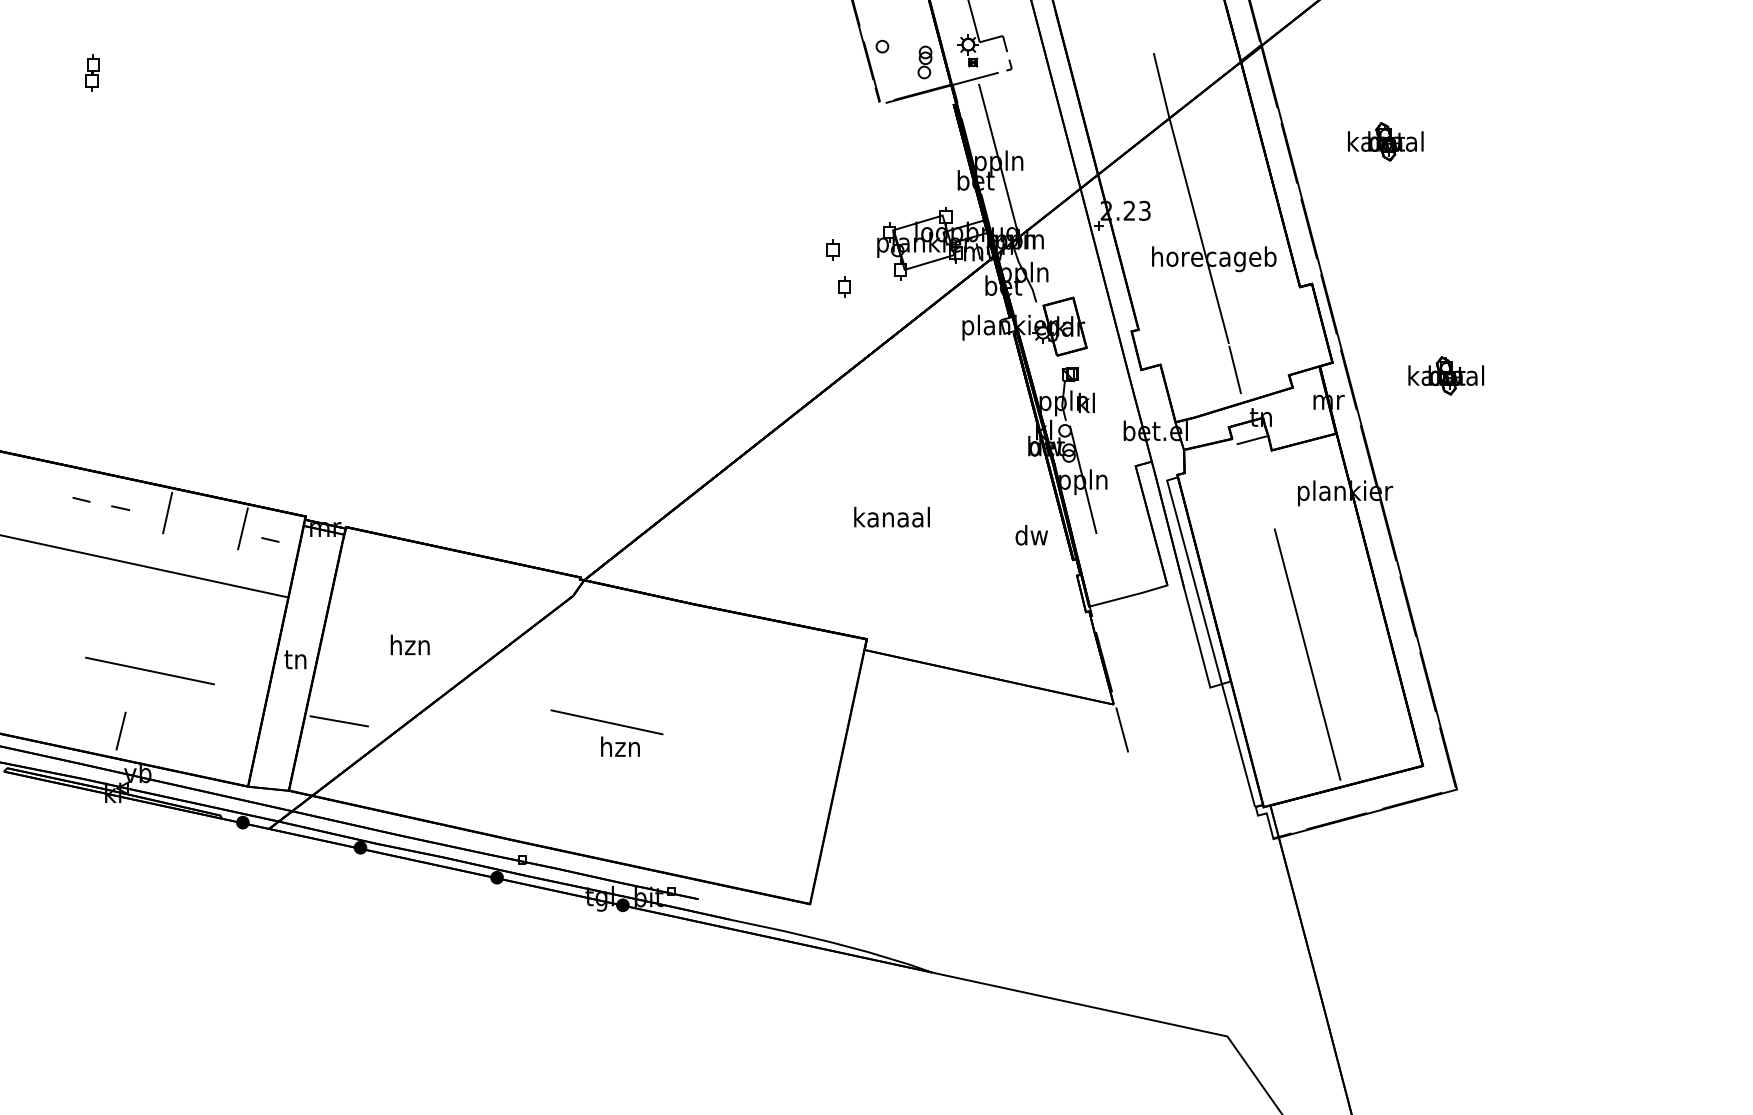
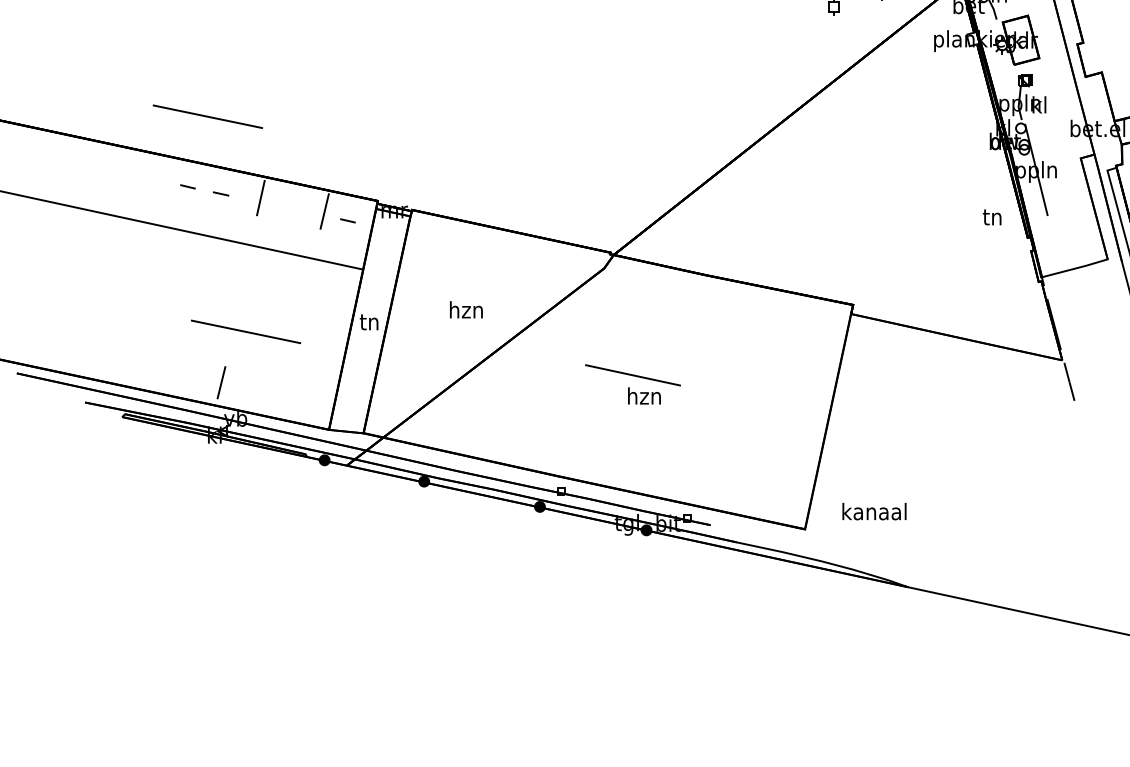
line: (104, 416) -> (207, 116), added
text: (891, 517) -> (874, 511), moved
text: (1031, 535) -> (992, 217), dw -> tn
line: (338, 721) -> (405, 374), removed

